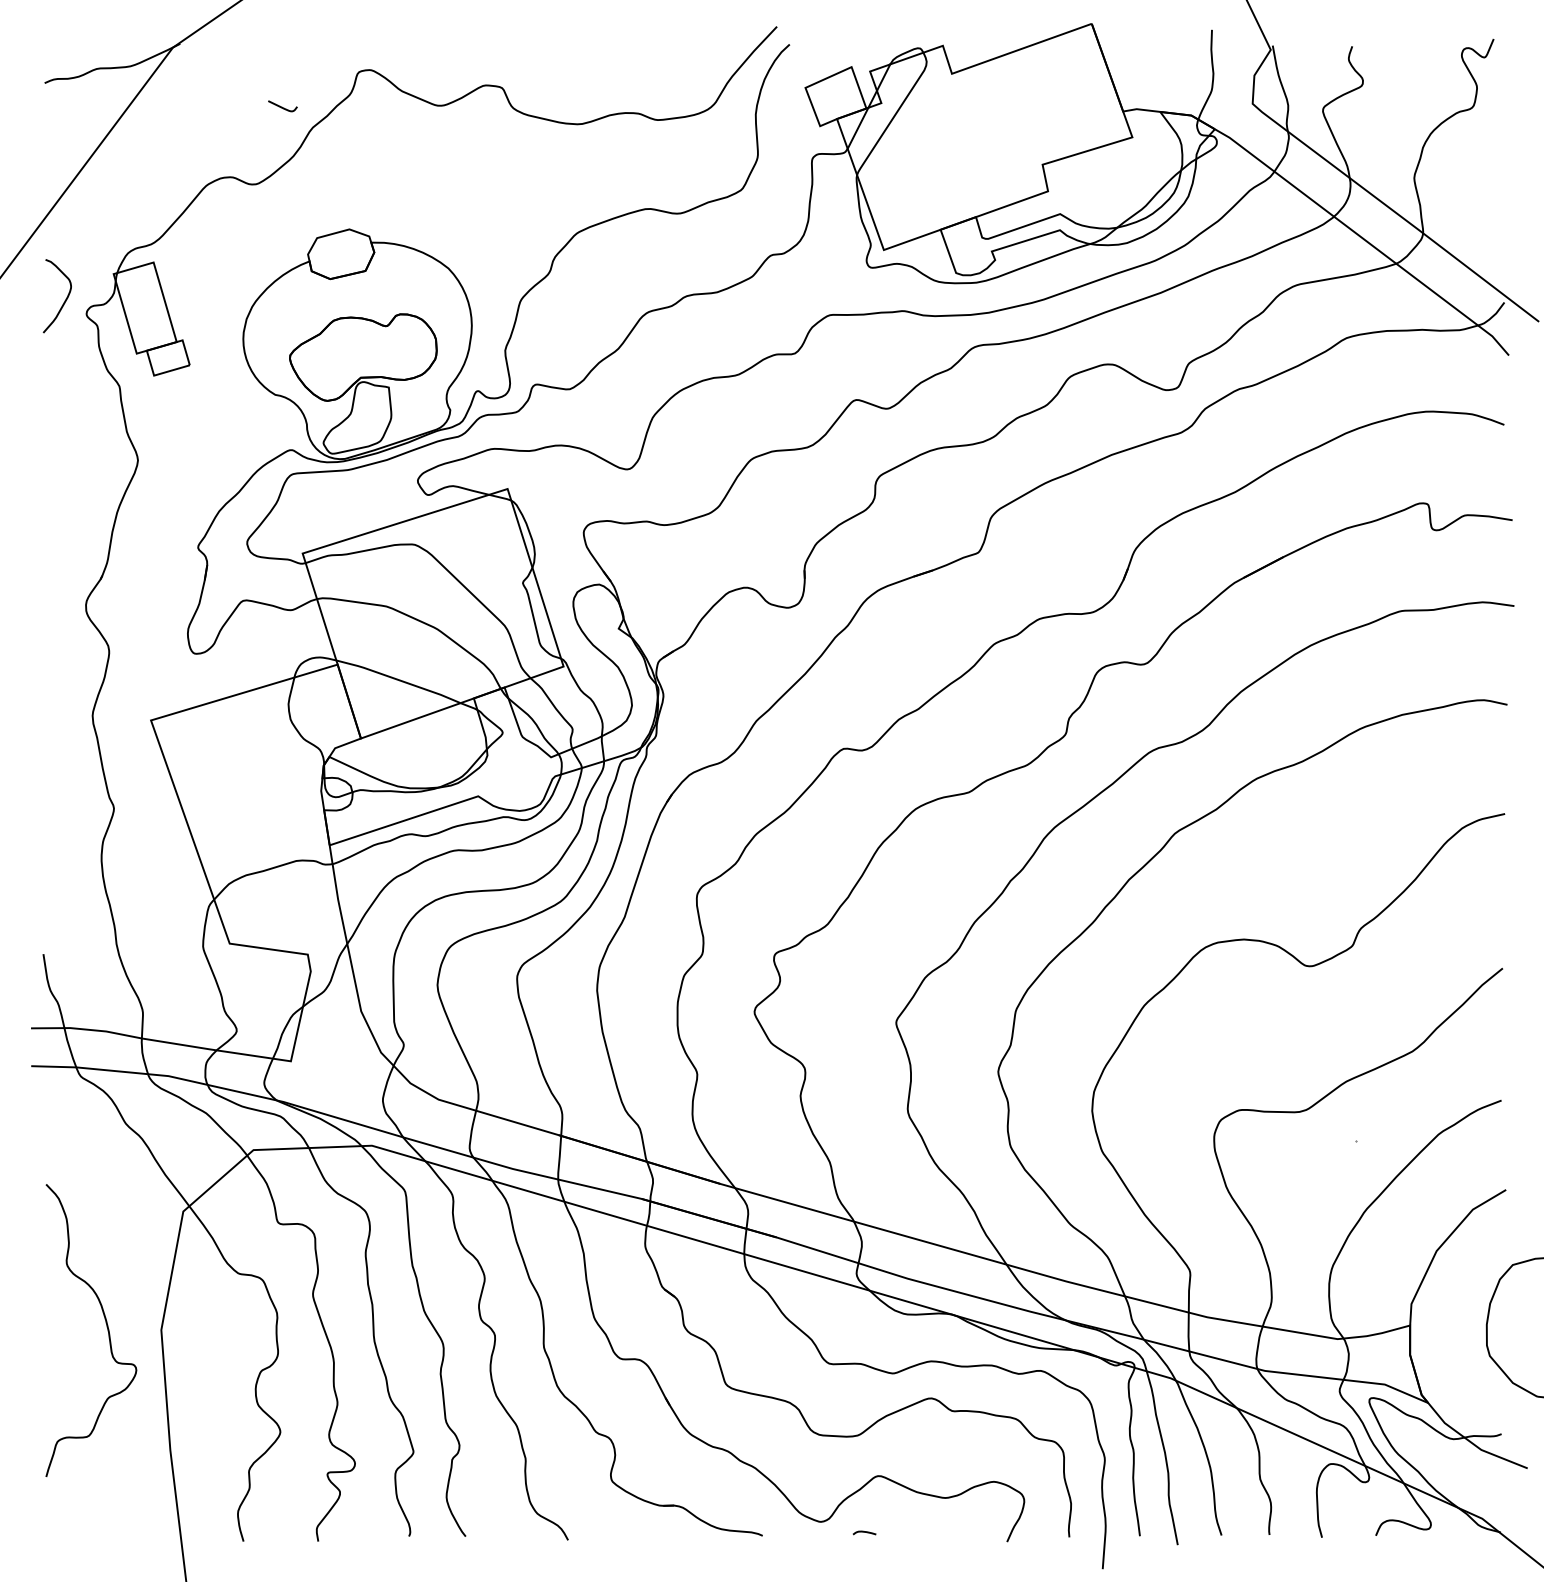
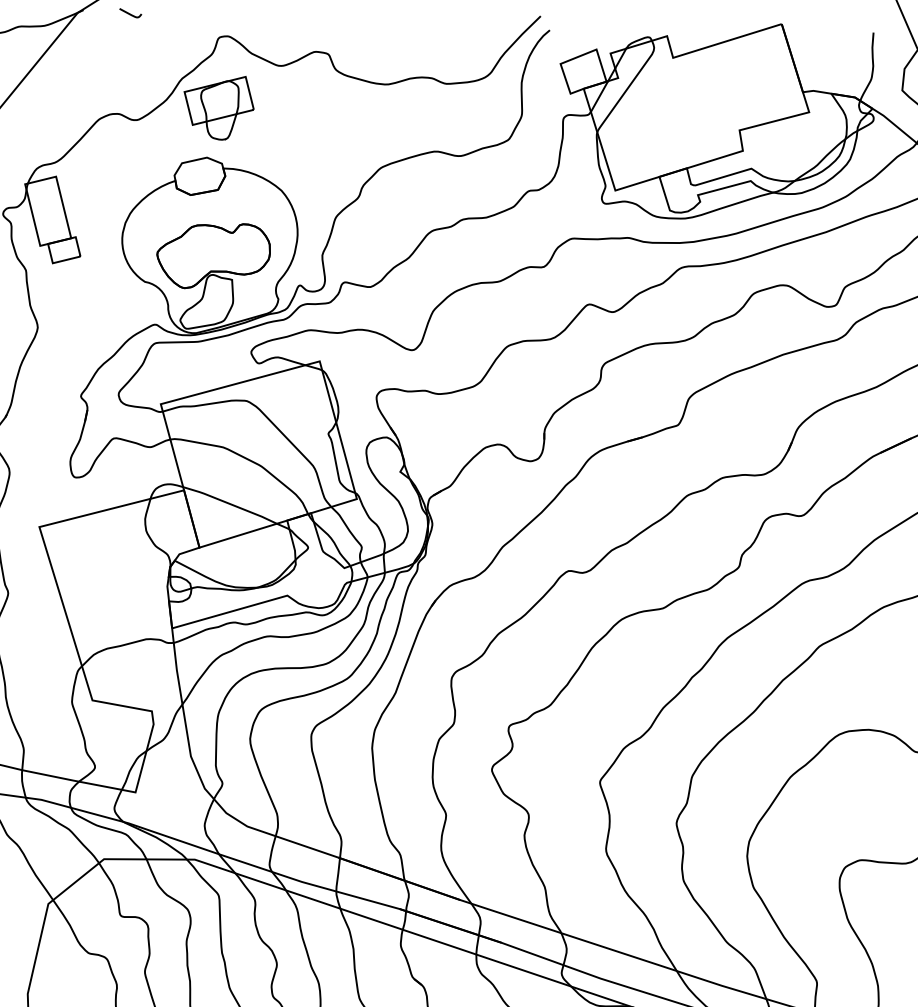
curve: (282, 106) -> (130, 13), moved
part: (361, 163) -> (218, 107), added

